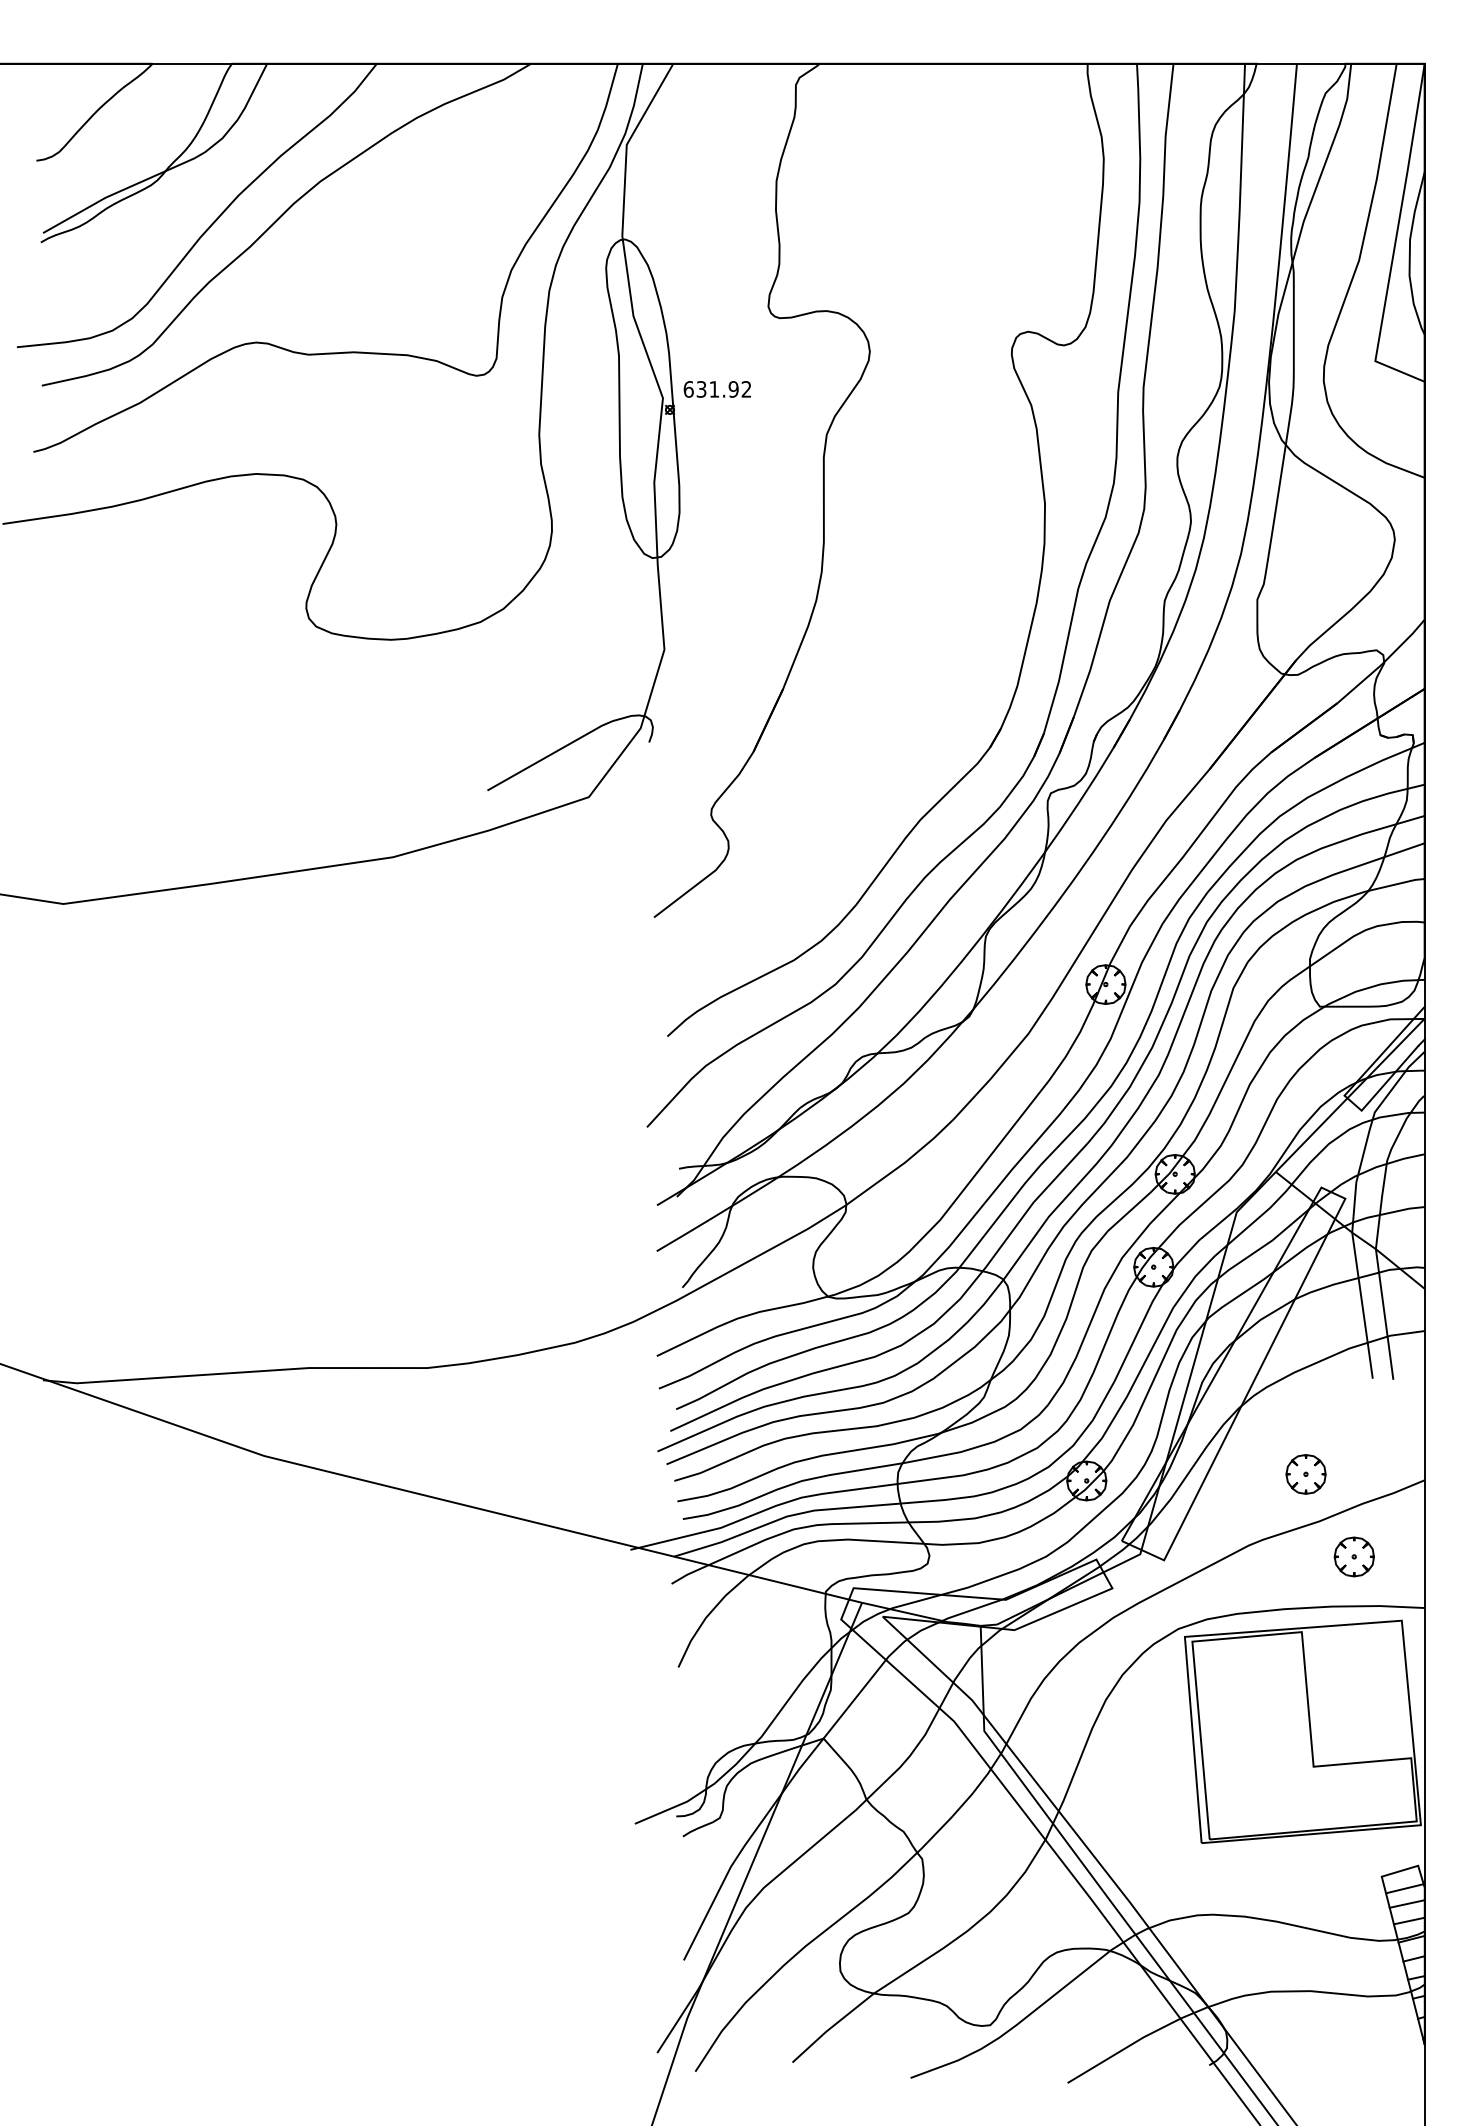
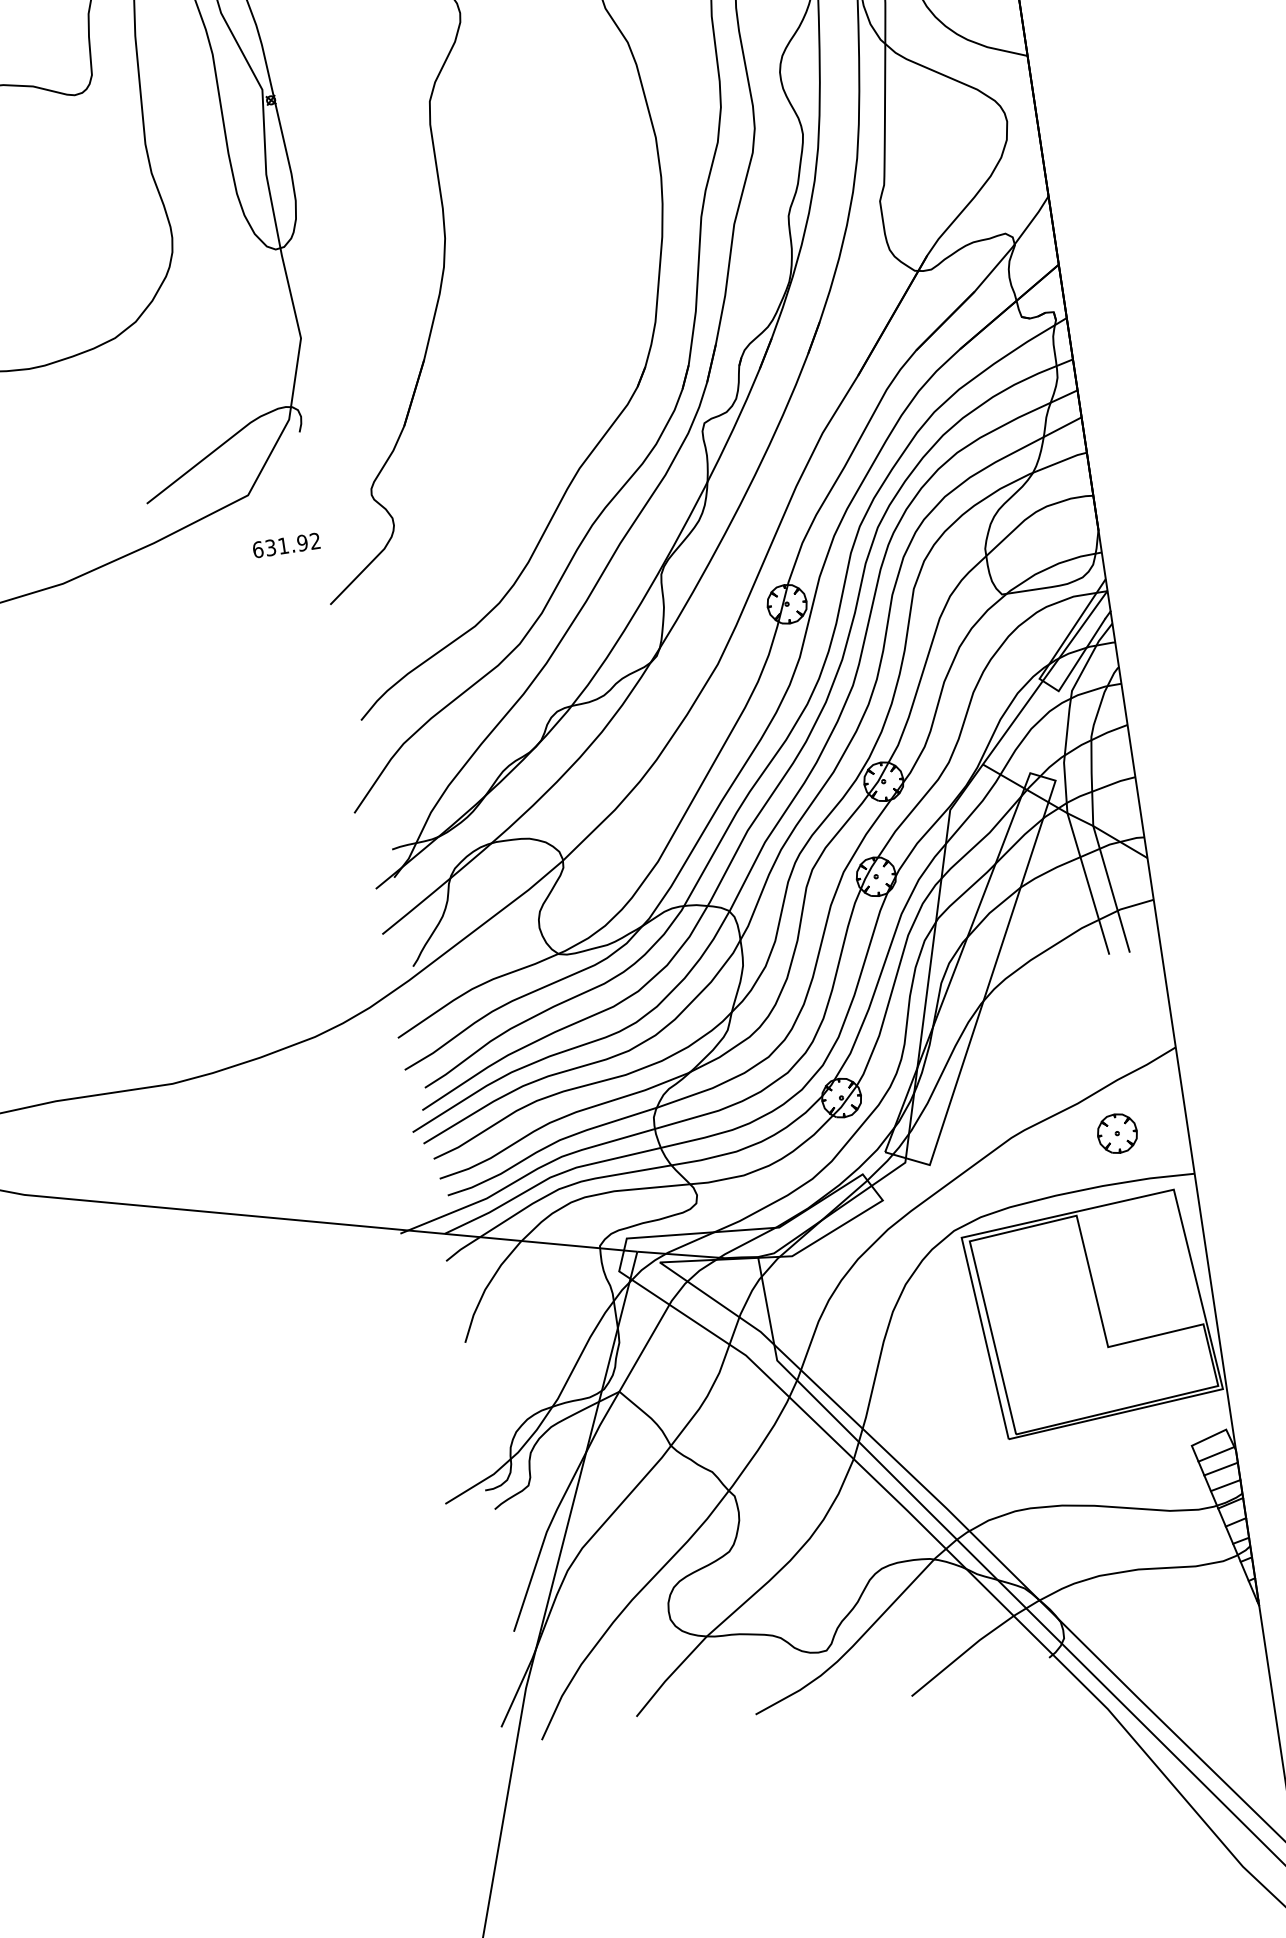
text: (716, 389) -> (285, 545), moved
part: (1305, 1474) -> (1056, 1059), removed

